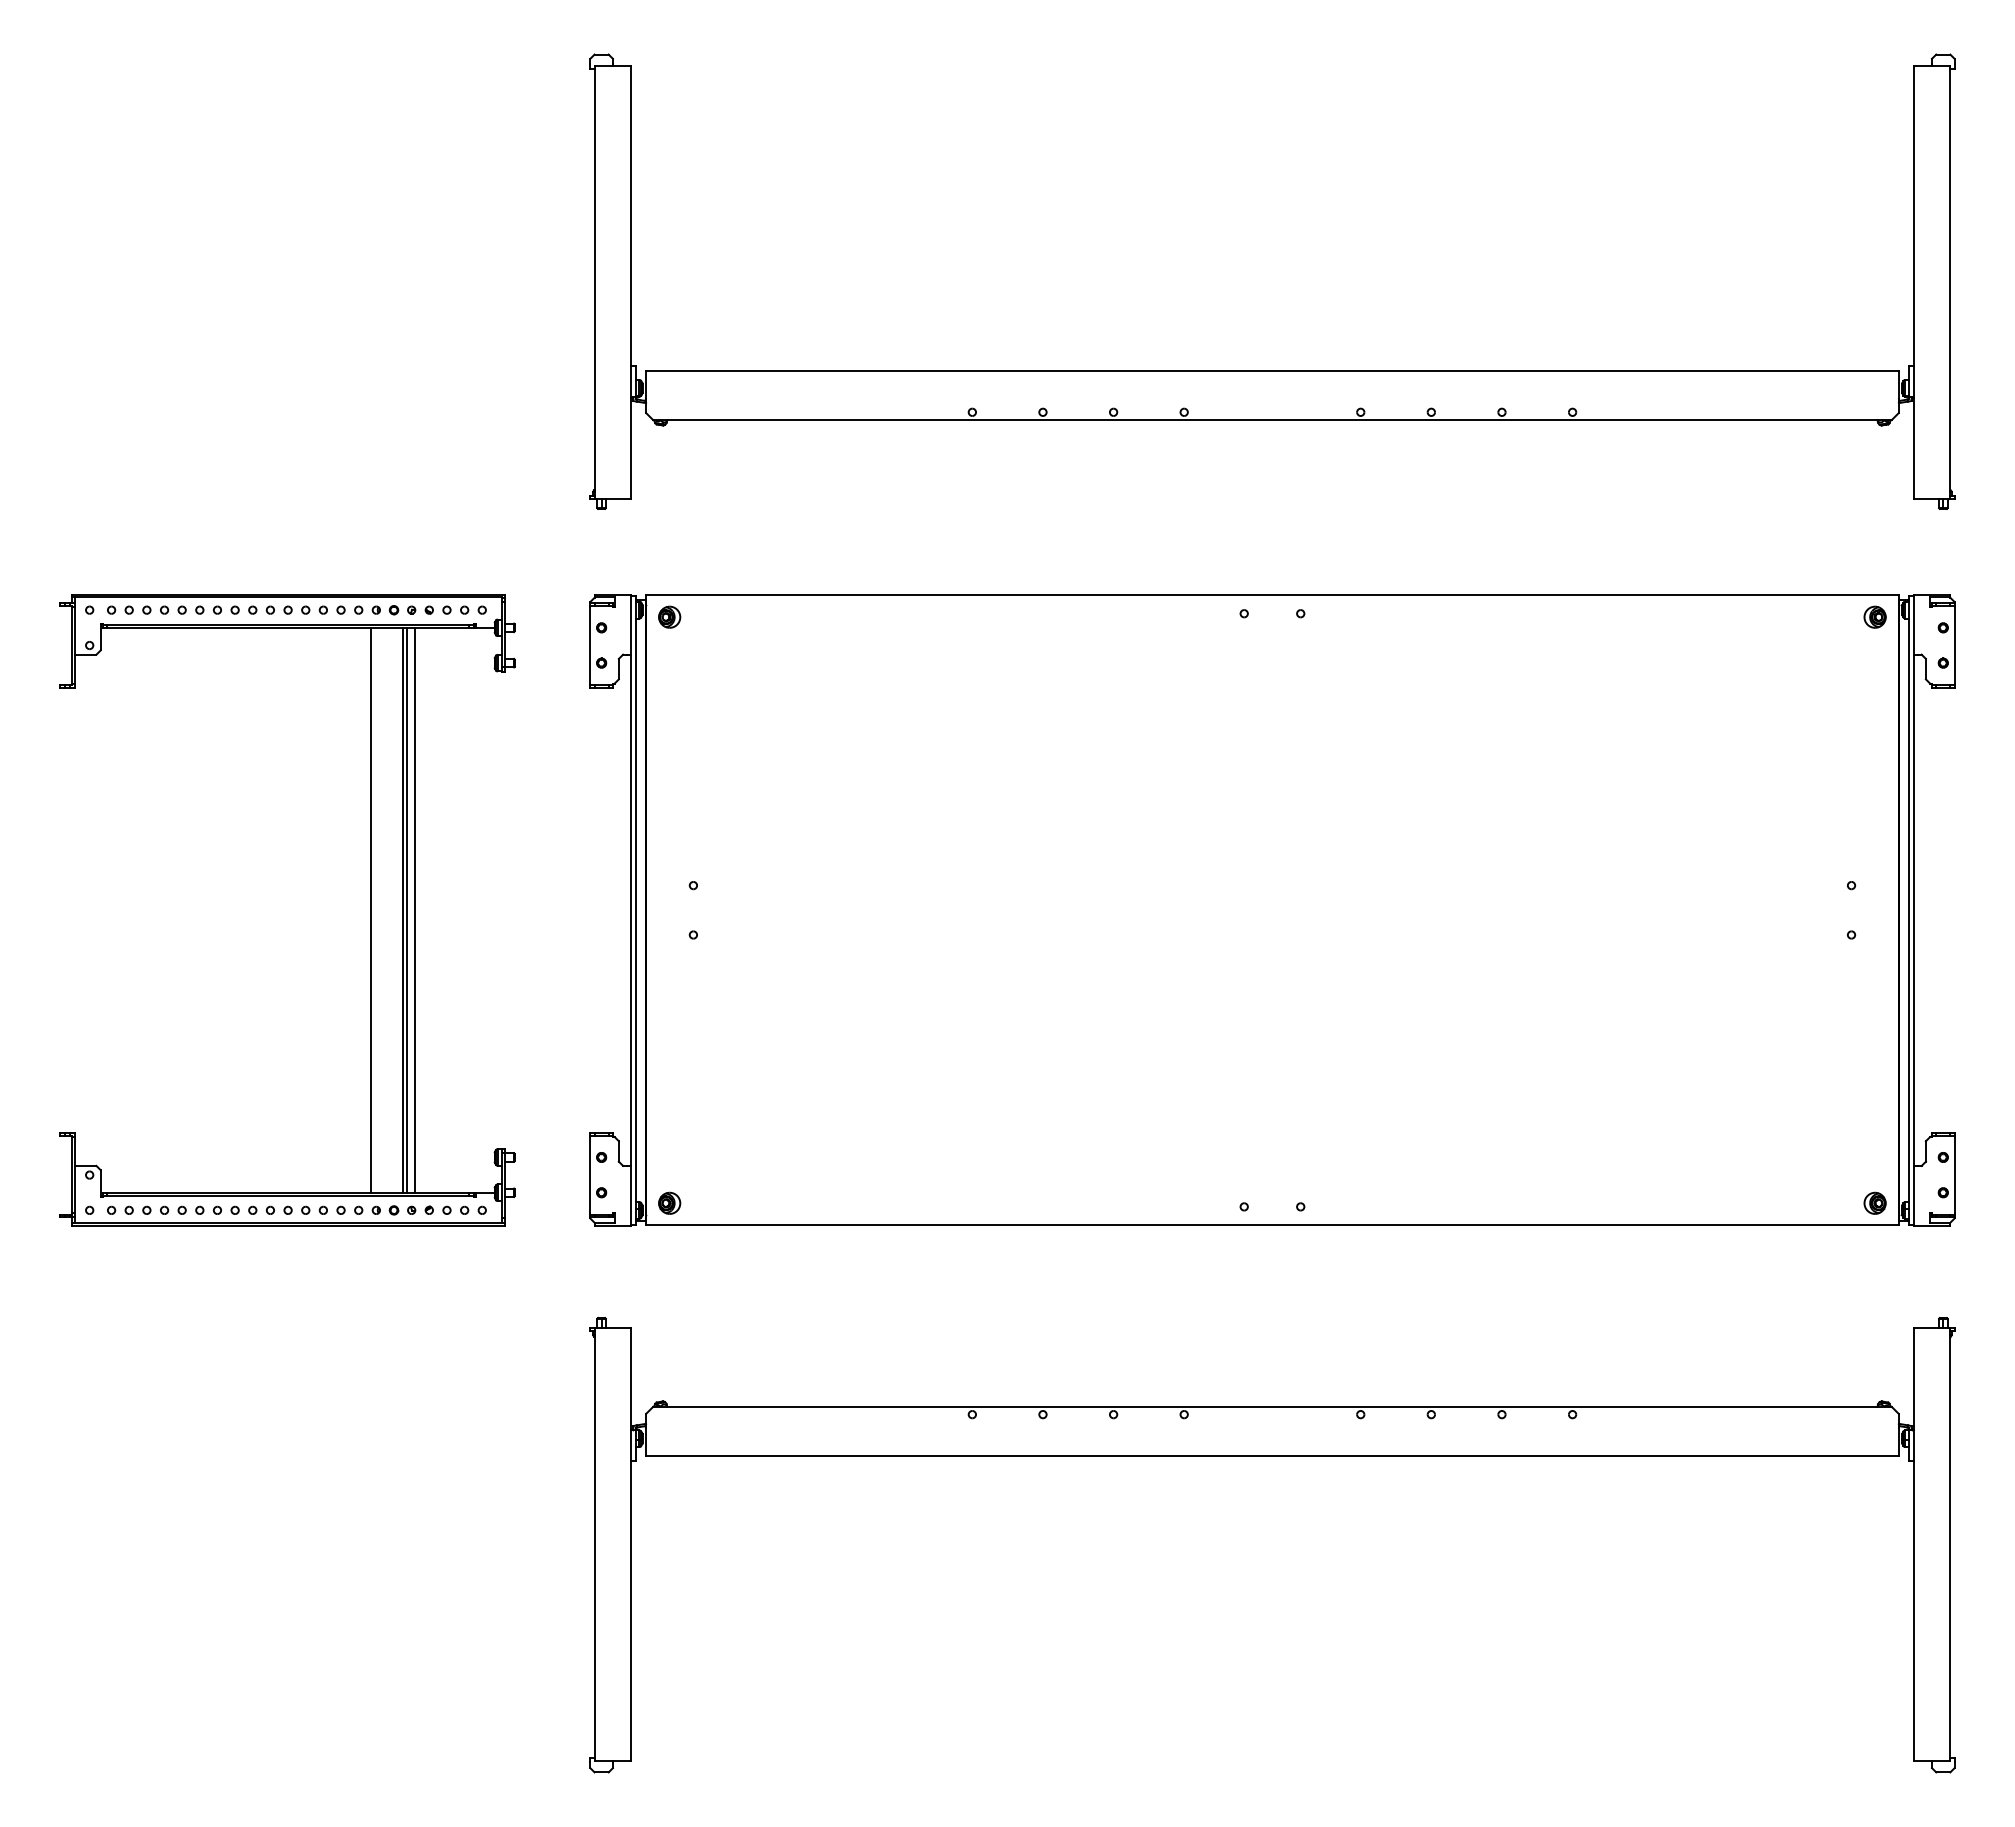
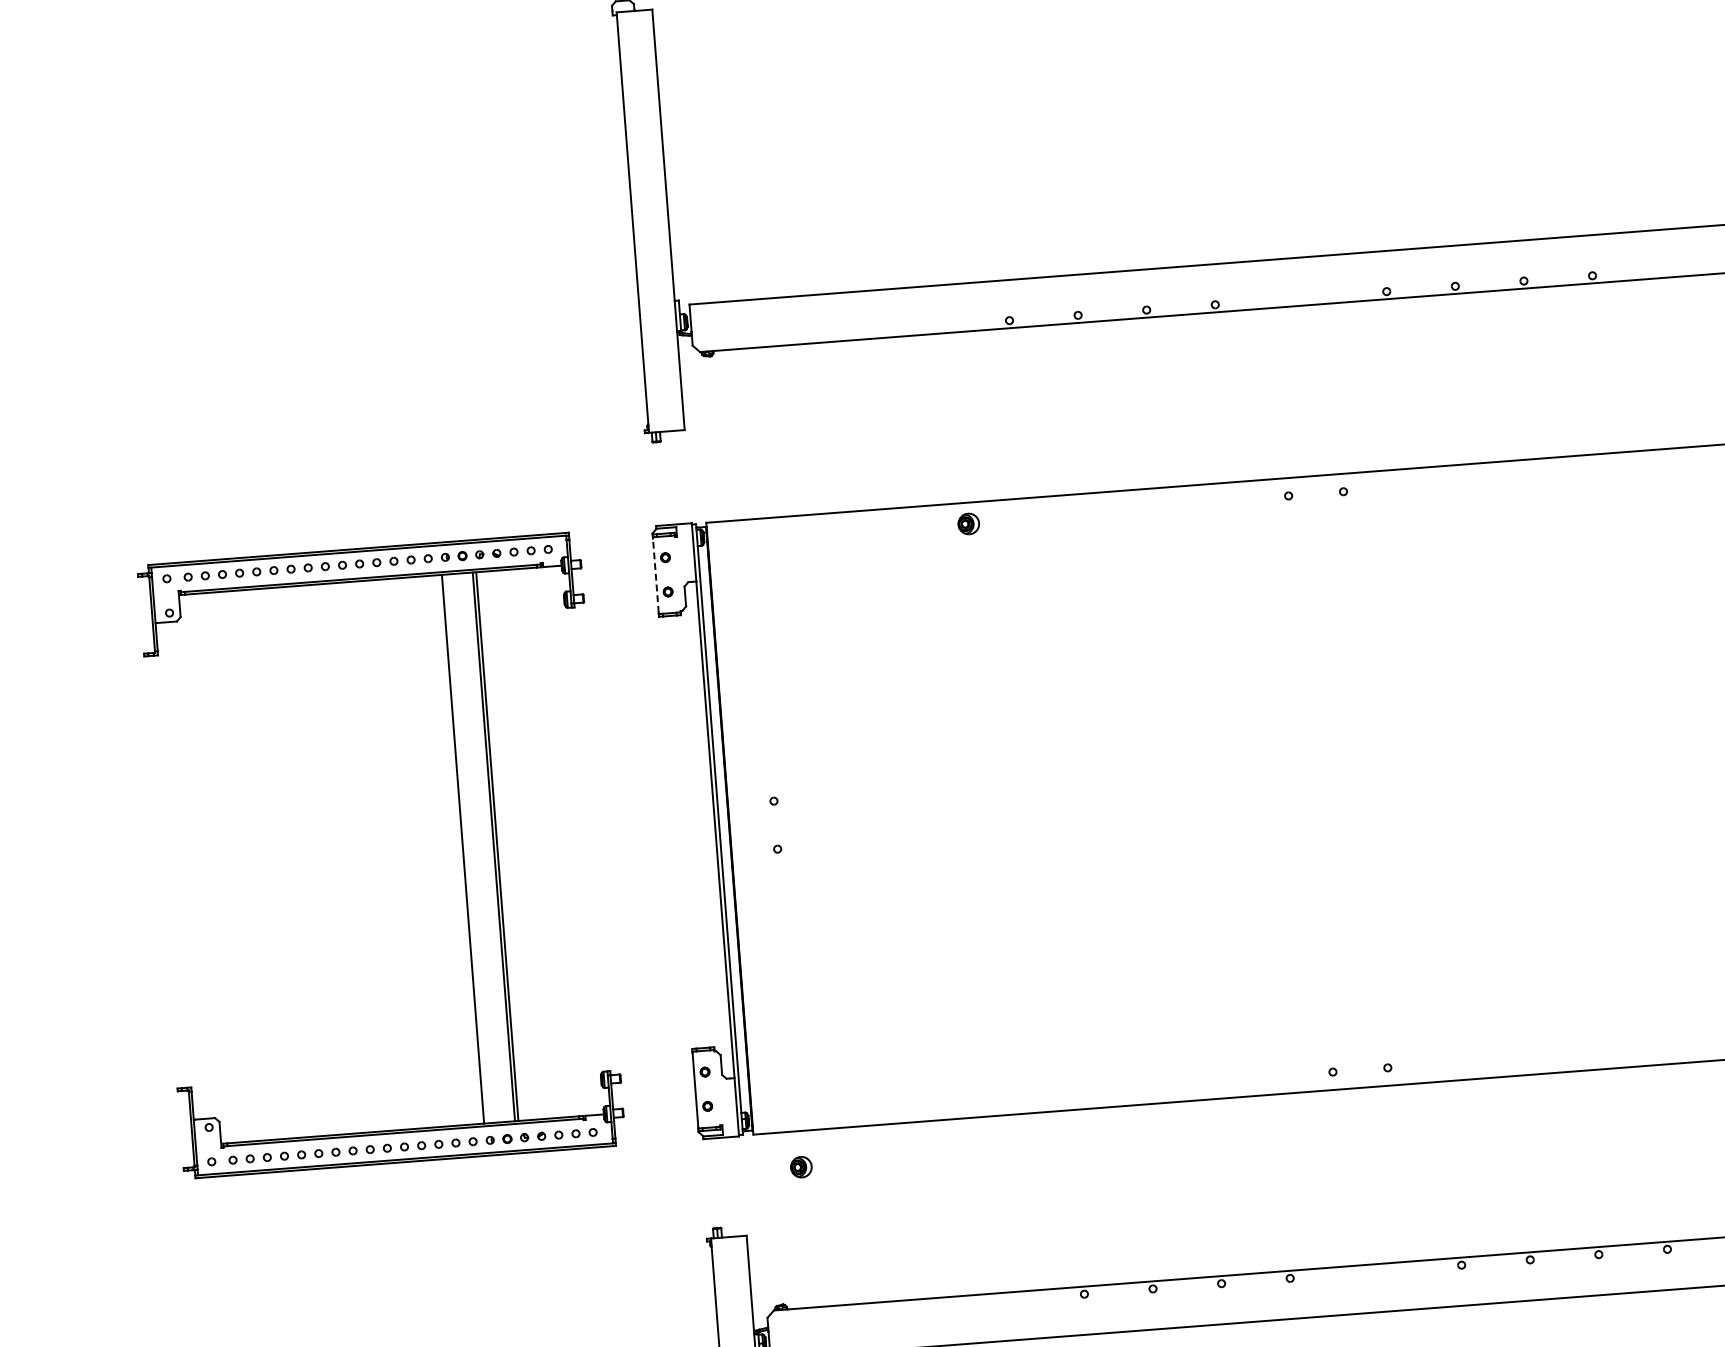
part: (669, 616) -> (968, 523), moved
line: (590, 645) -> (656, 575), solid -> dashed
line: (415, 909) -> (505, 845), removed
part: (669, 1202) -> (801, 1166), moved

